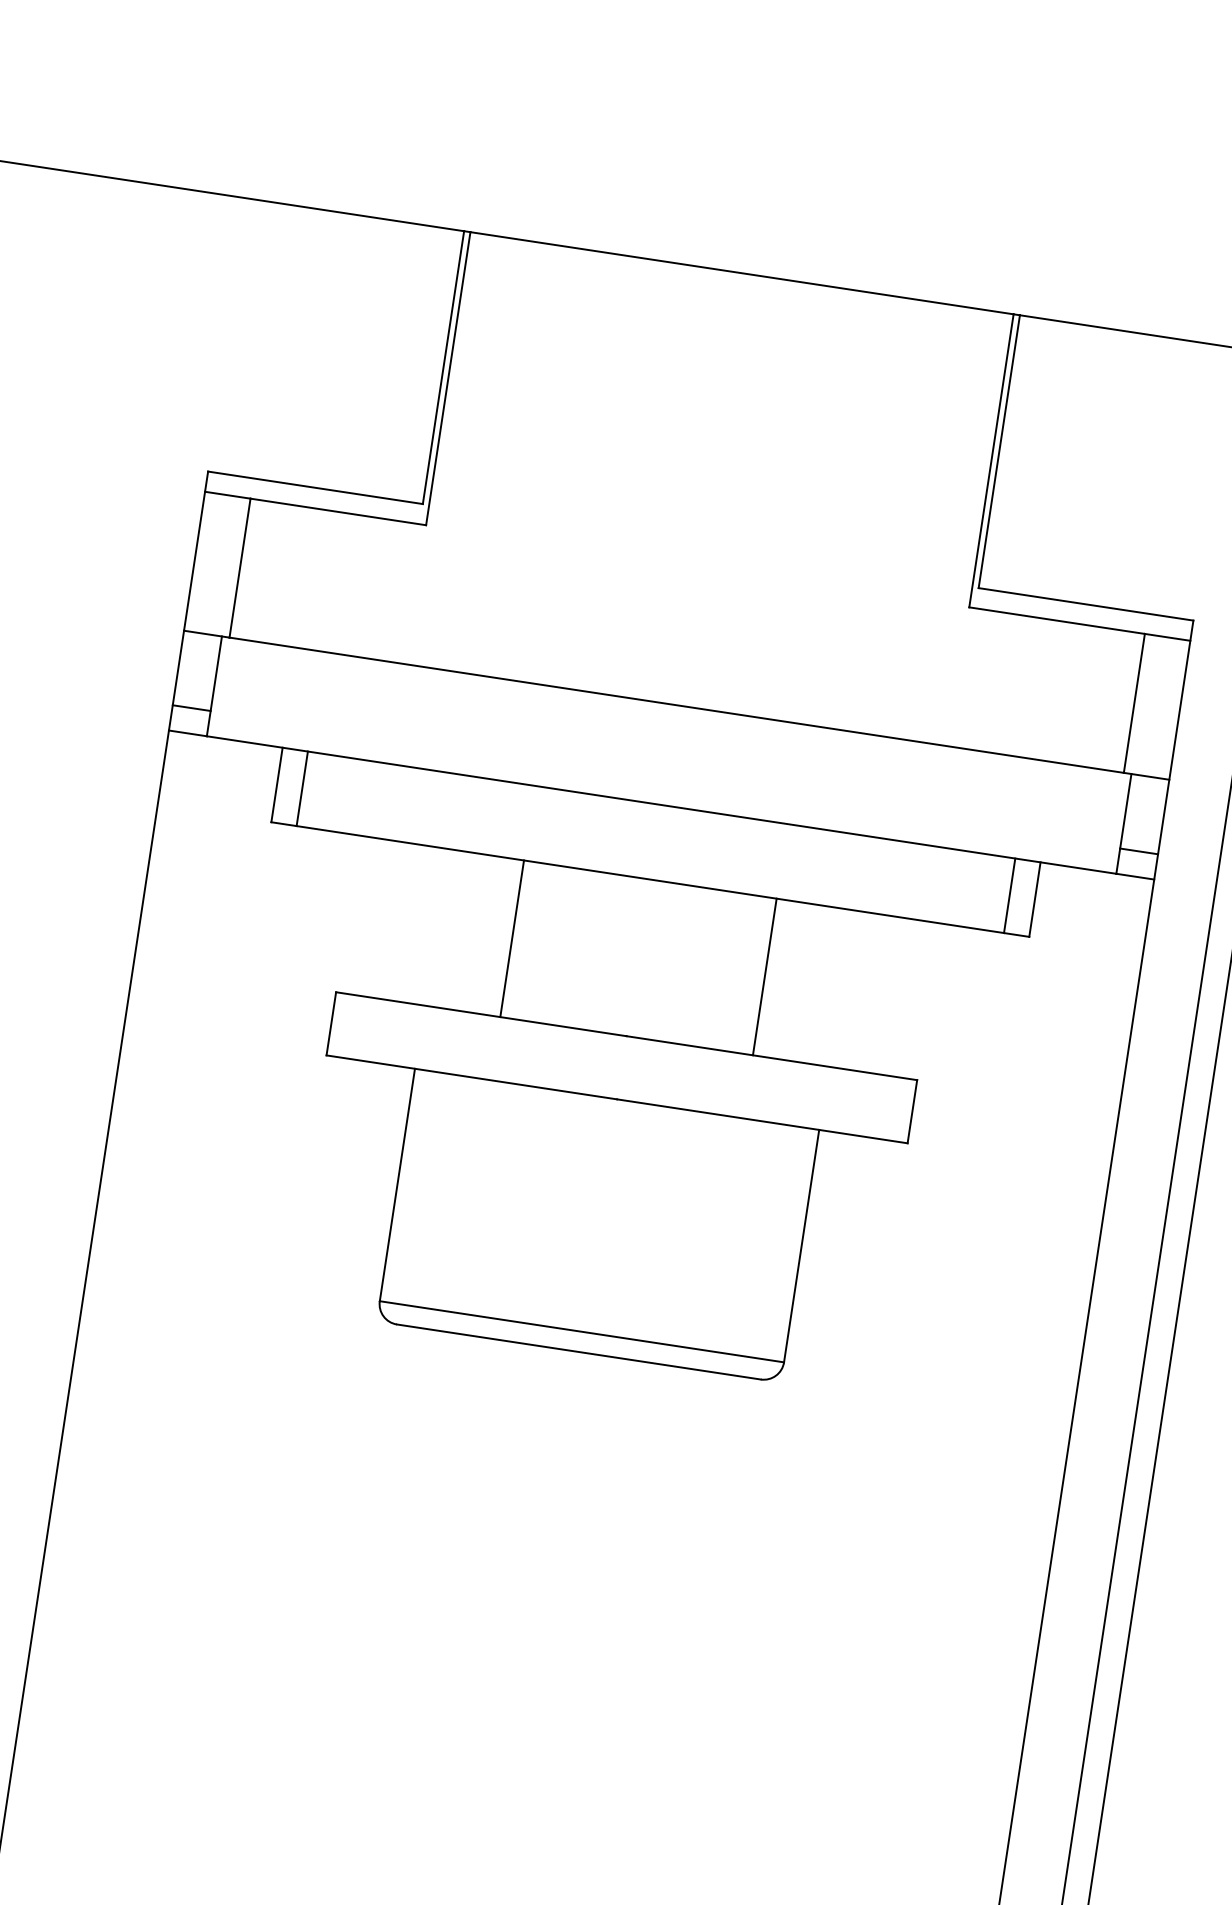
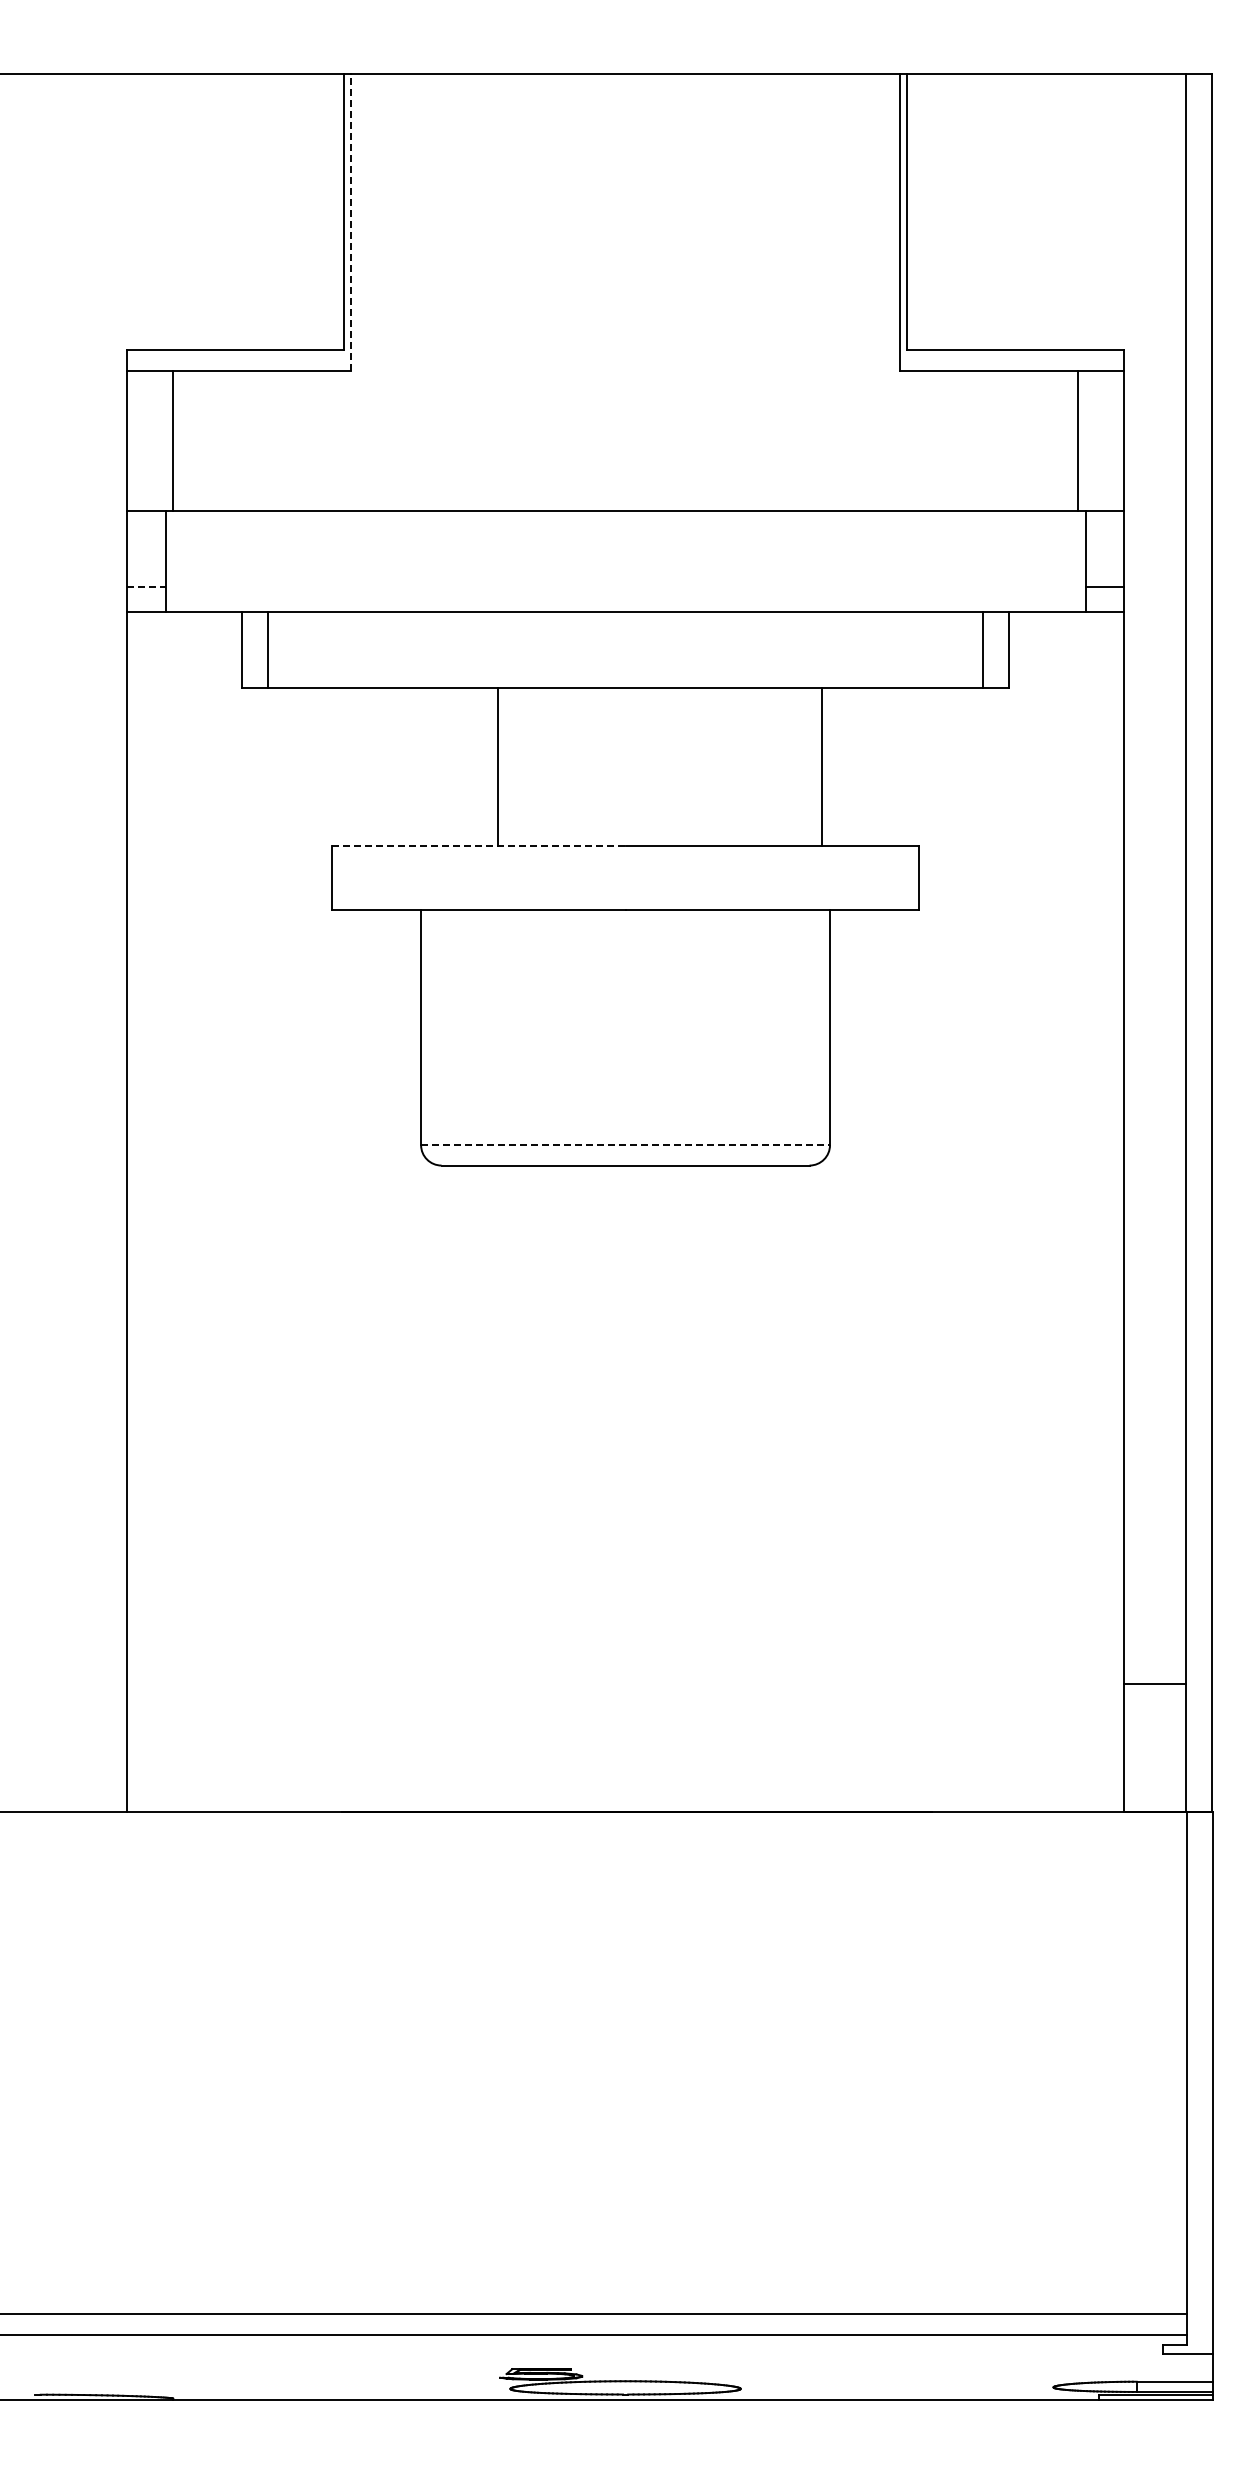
line: (448, 377) -> (350, 221), solid -> dashed
line: (191, 707) -> (146, 586), solid -> dashed
line: (765, 976) -> (822, 766), moved
line: (481, 1014) -> (478, 846), solid -> dashed
line: (582, 1332) -> (626, 1145), solid -> dashed

